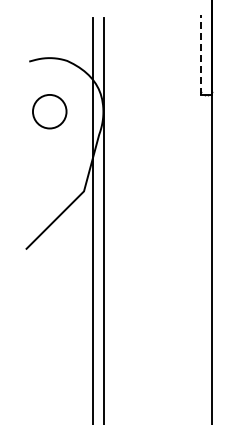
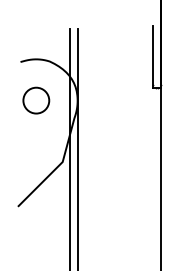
line: (201, 54) -> (153, 56), dashed -> solid

